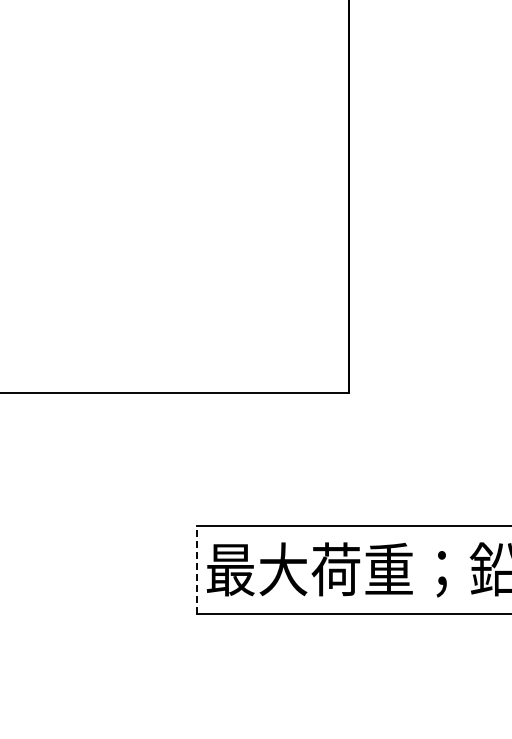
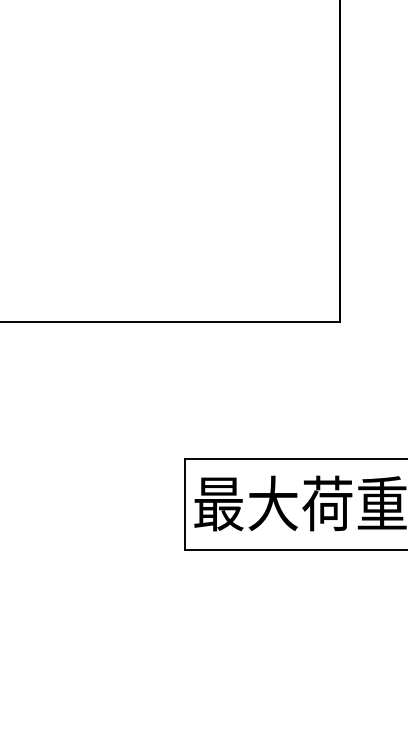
line: (197, 569) -> (184, 503), dashed -> solid

